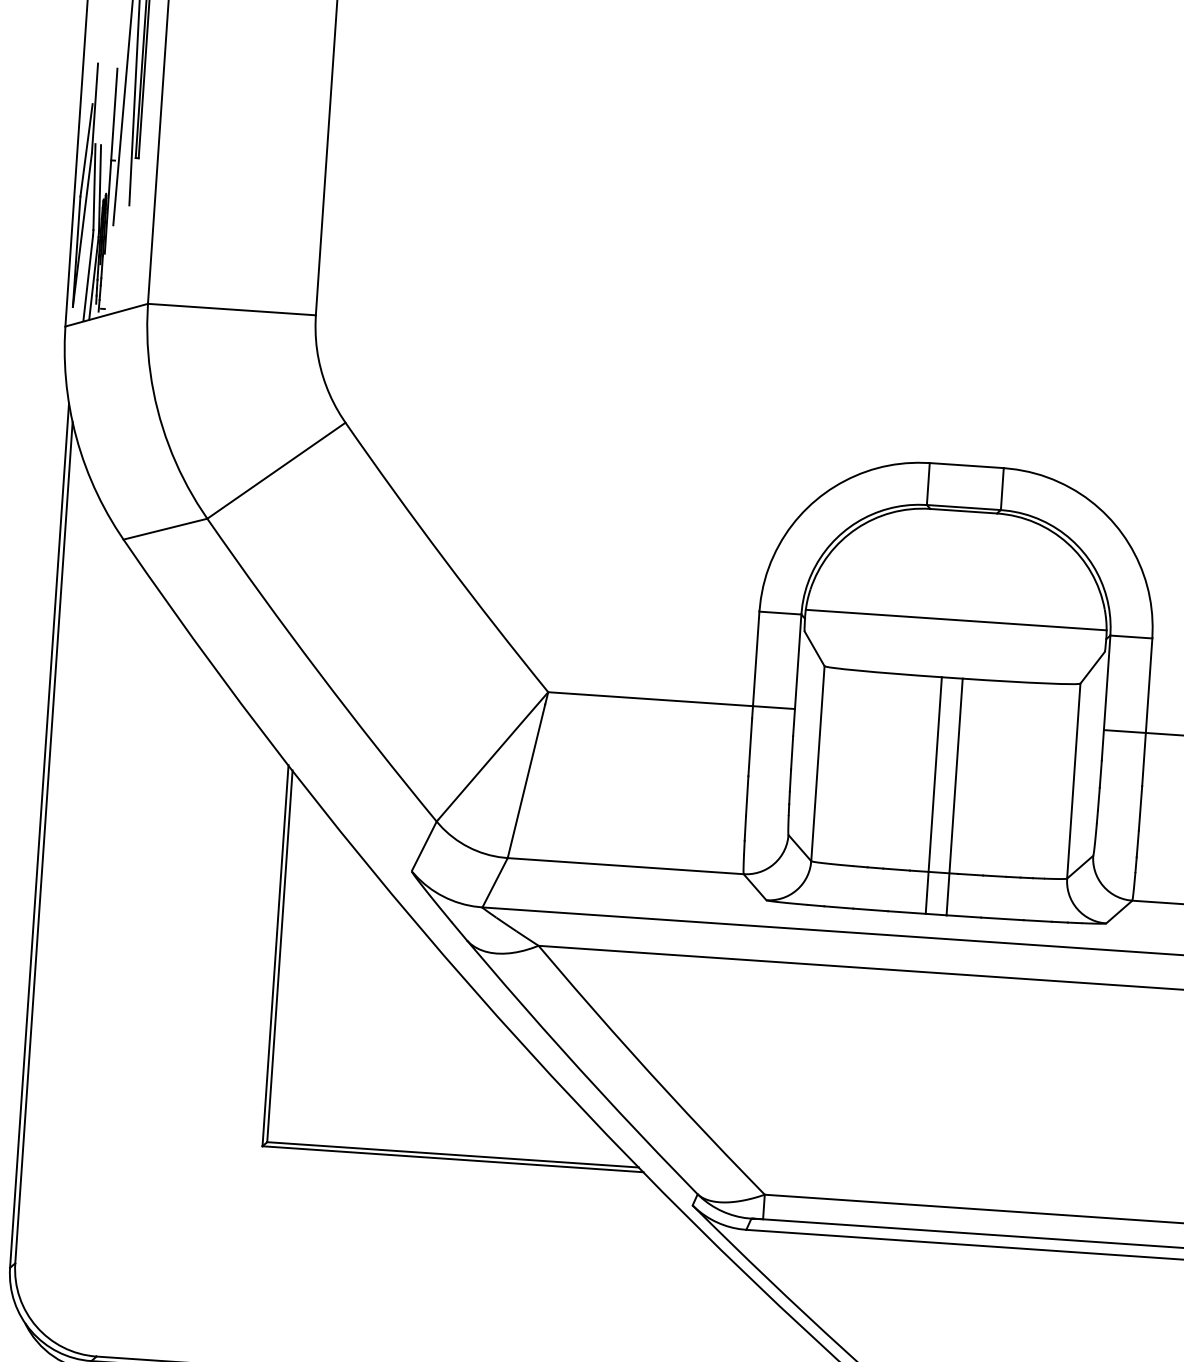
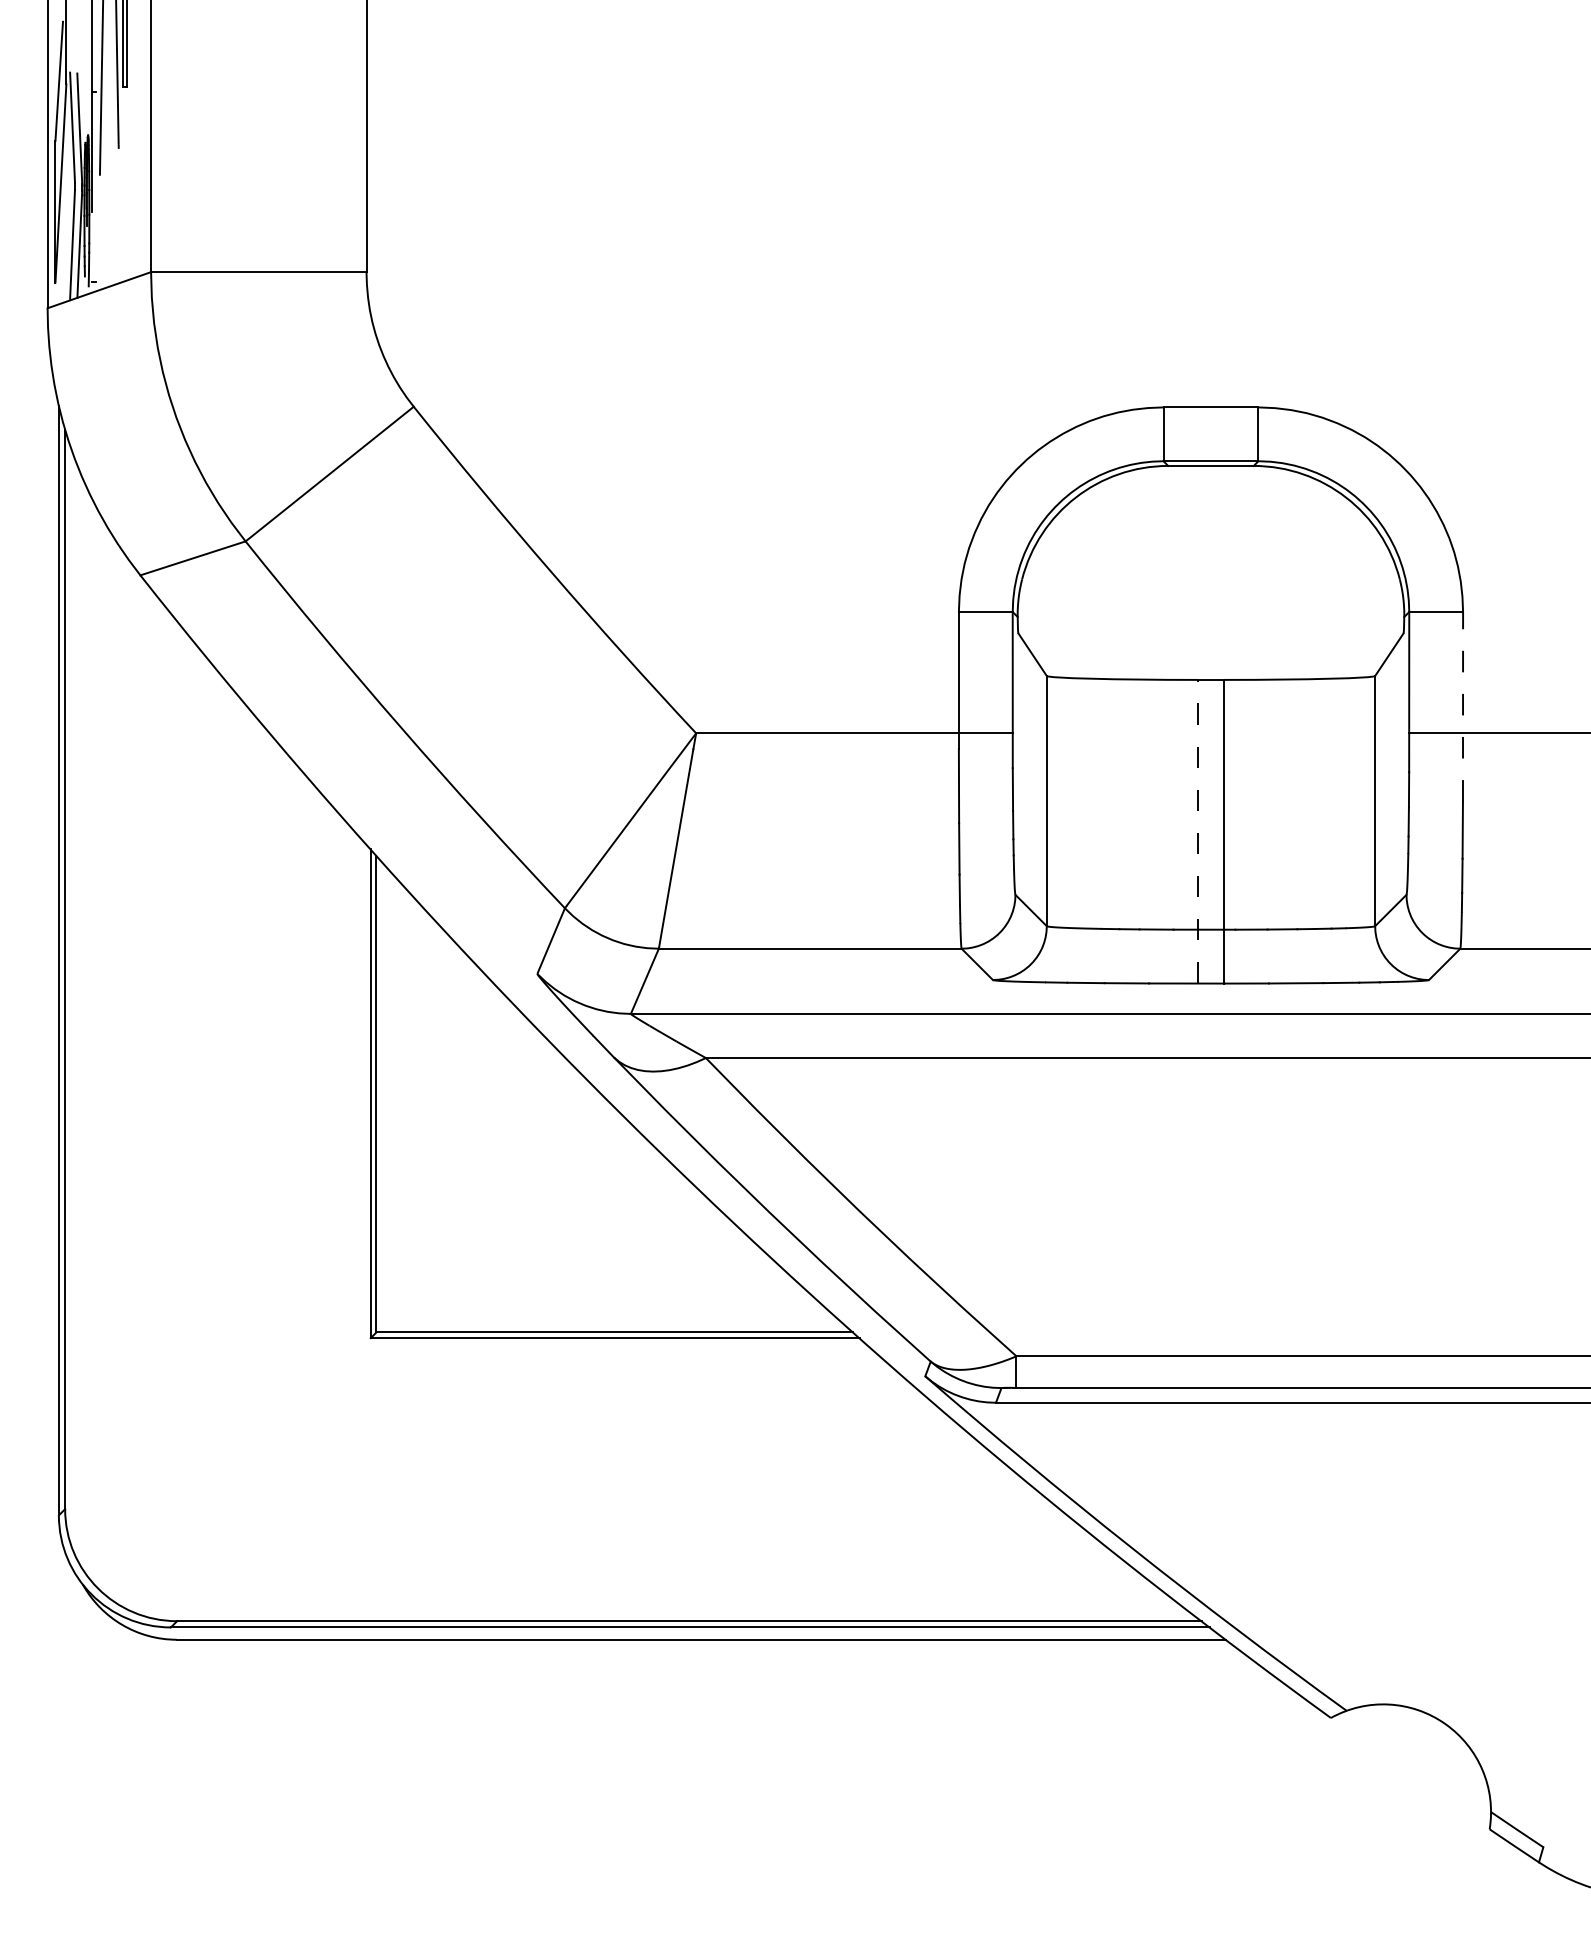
line: (955, 619) -> (1210, 605), removed
line: (1147, 712) -> (1463, 706), solid -> dashed
line: (933, 795) -> (1197, 831), solid -> dashed

